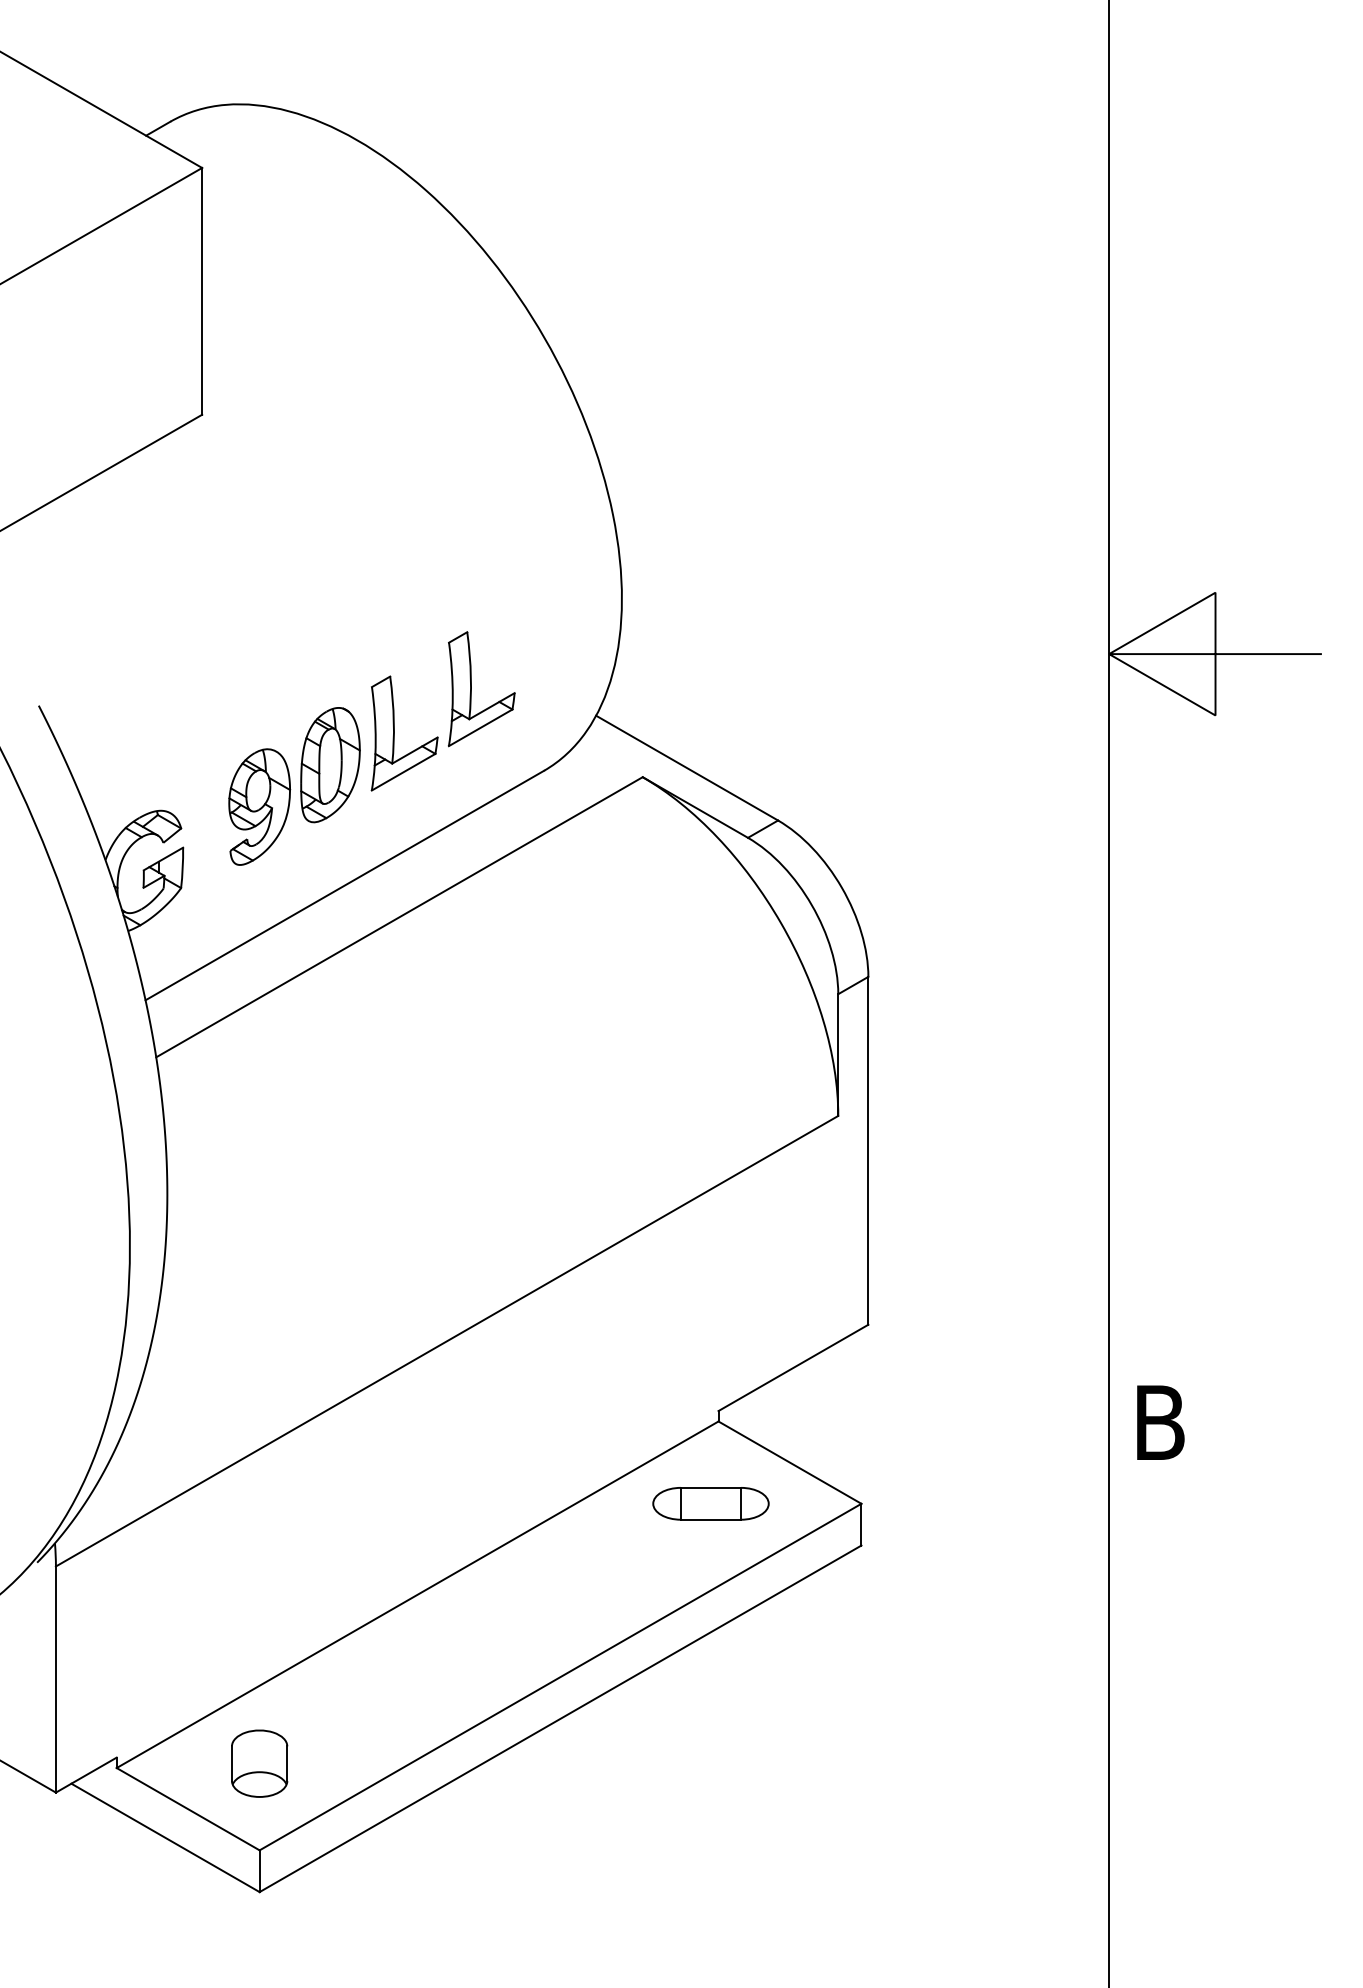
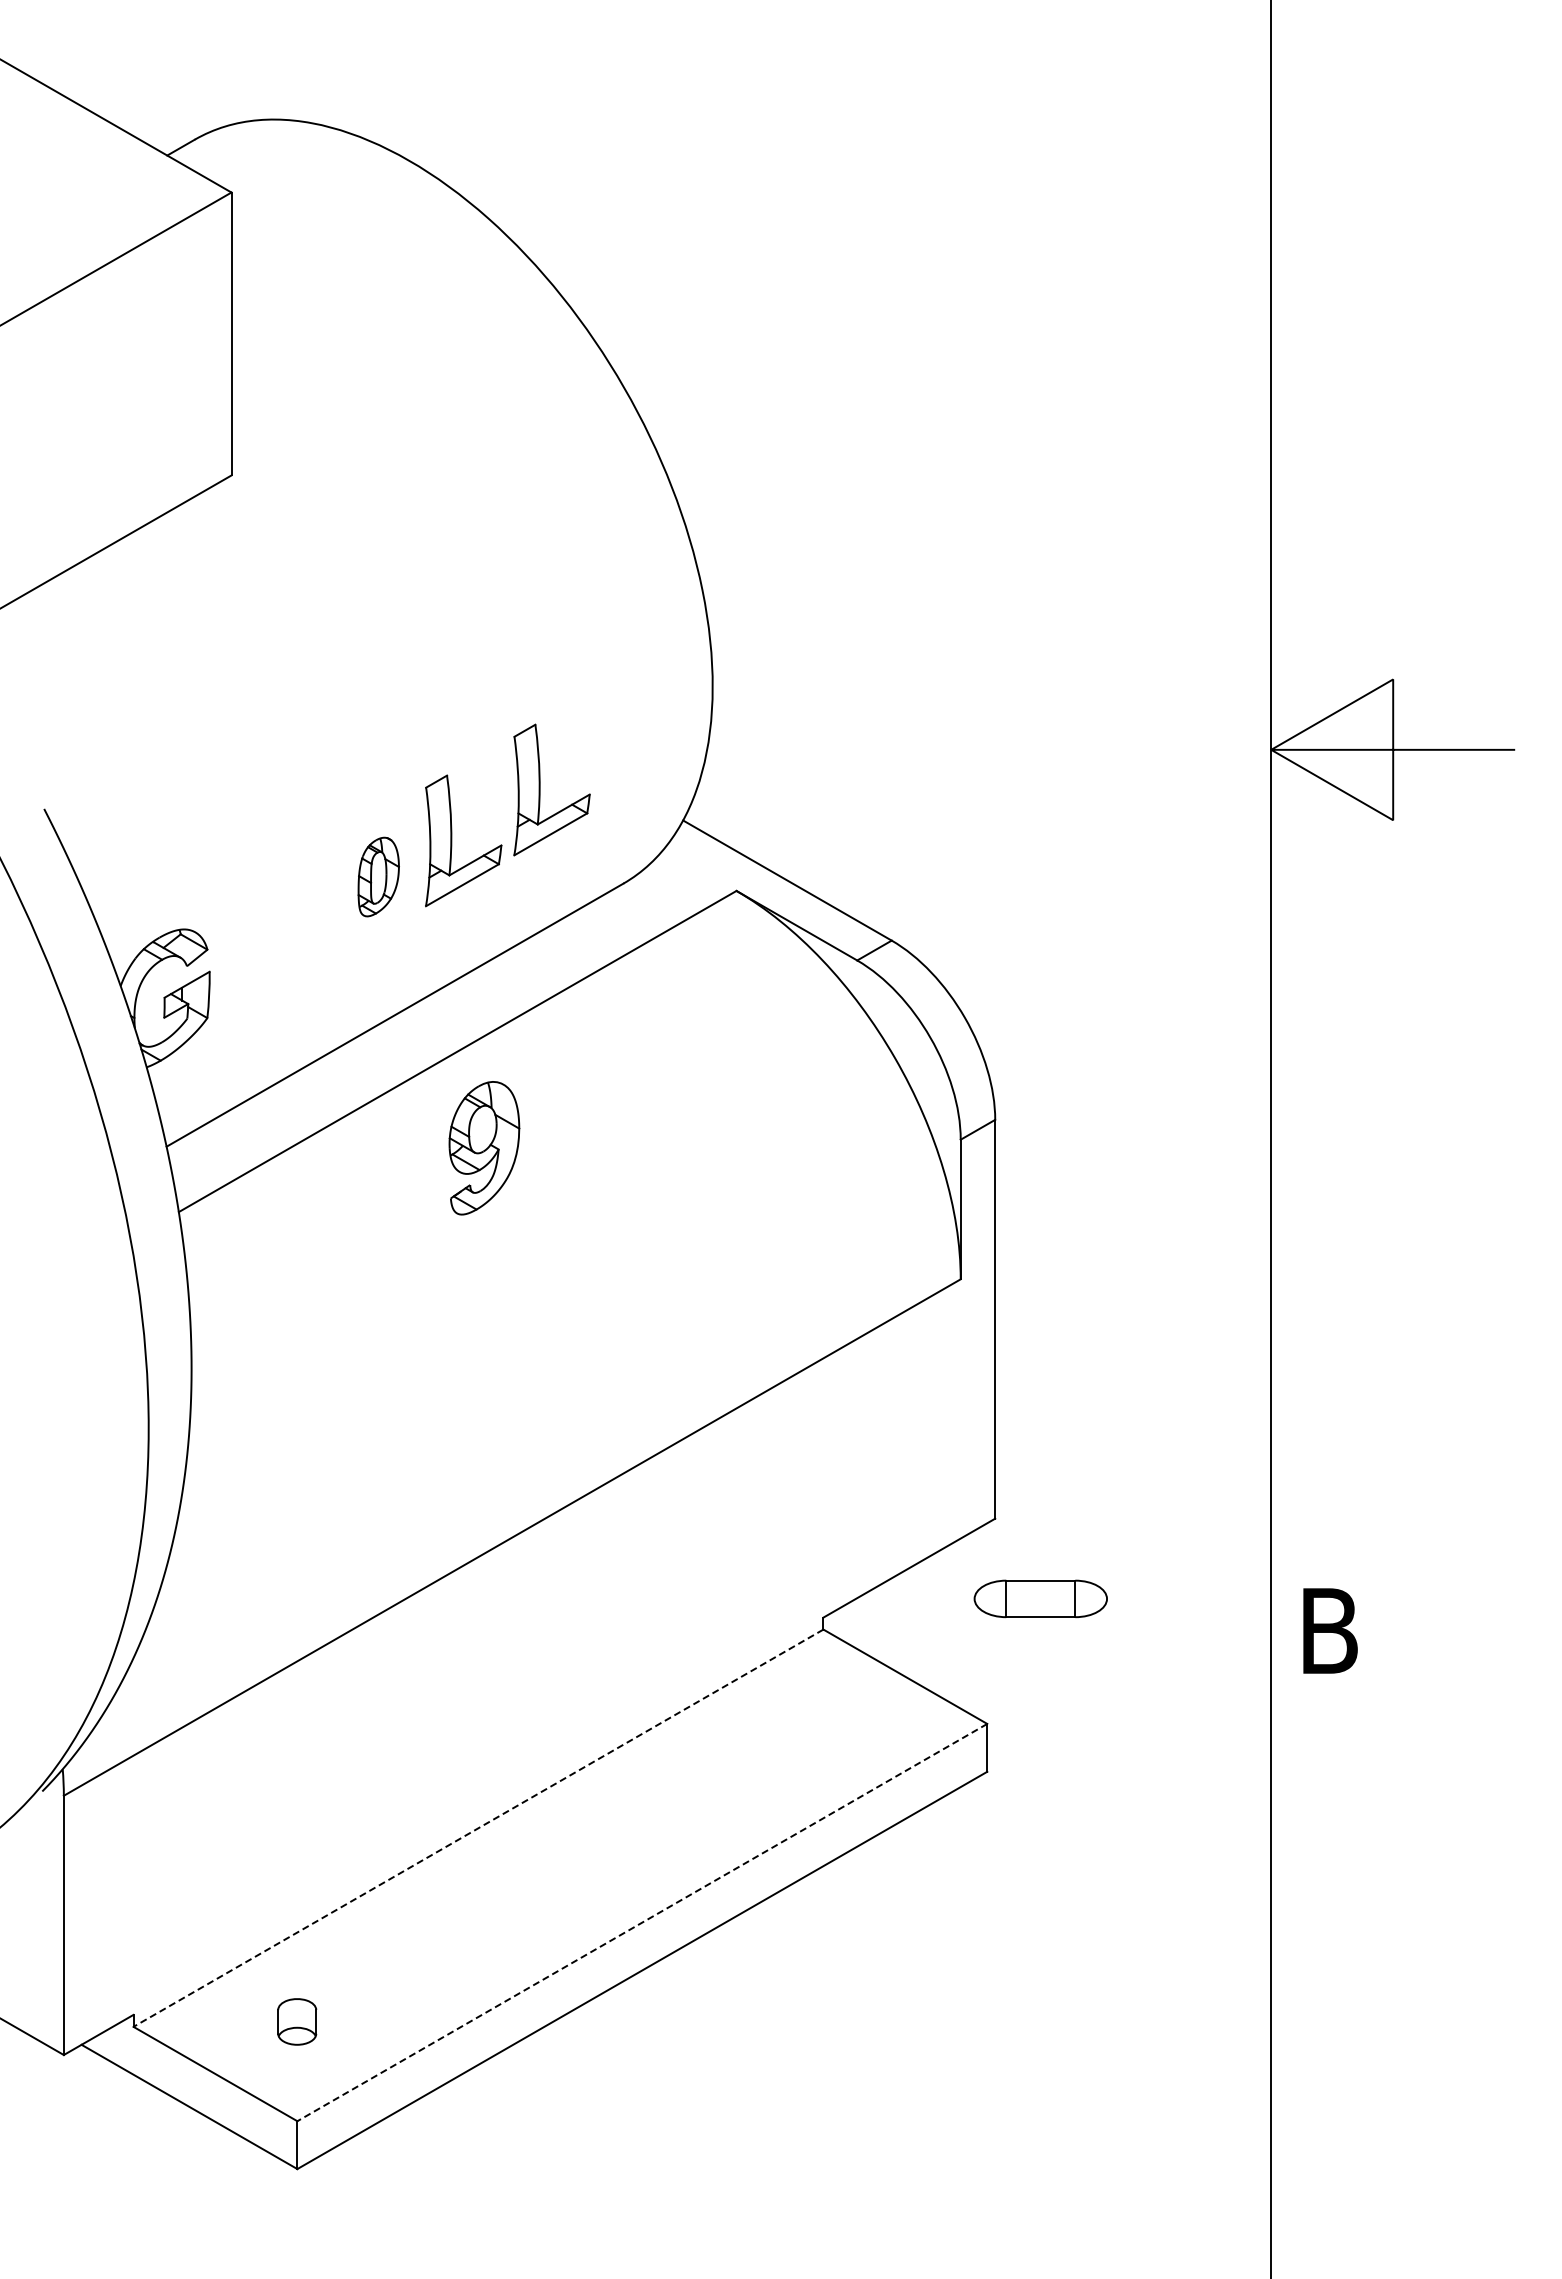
part: (330, 764) -> (378, 876), size x0.6
part: (259, 807) -> (484, 1148), moved
part: (710, 1503) -> (1040, 1598), moved
line: (417, 1595) -> (478, 1828), solid -> dashed
line: (559, 1677) -> (641, 1922), solid -> dashed
part: (258, 1763) -> (296, 2021), size x0.6

